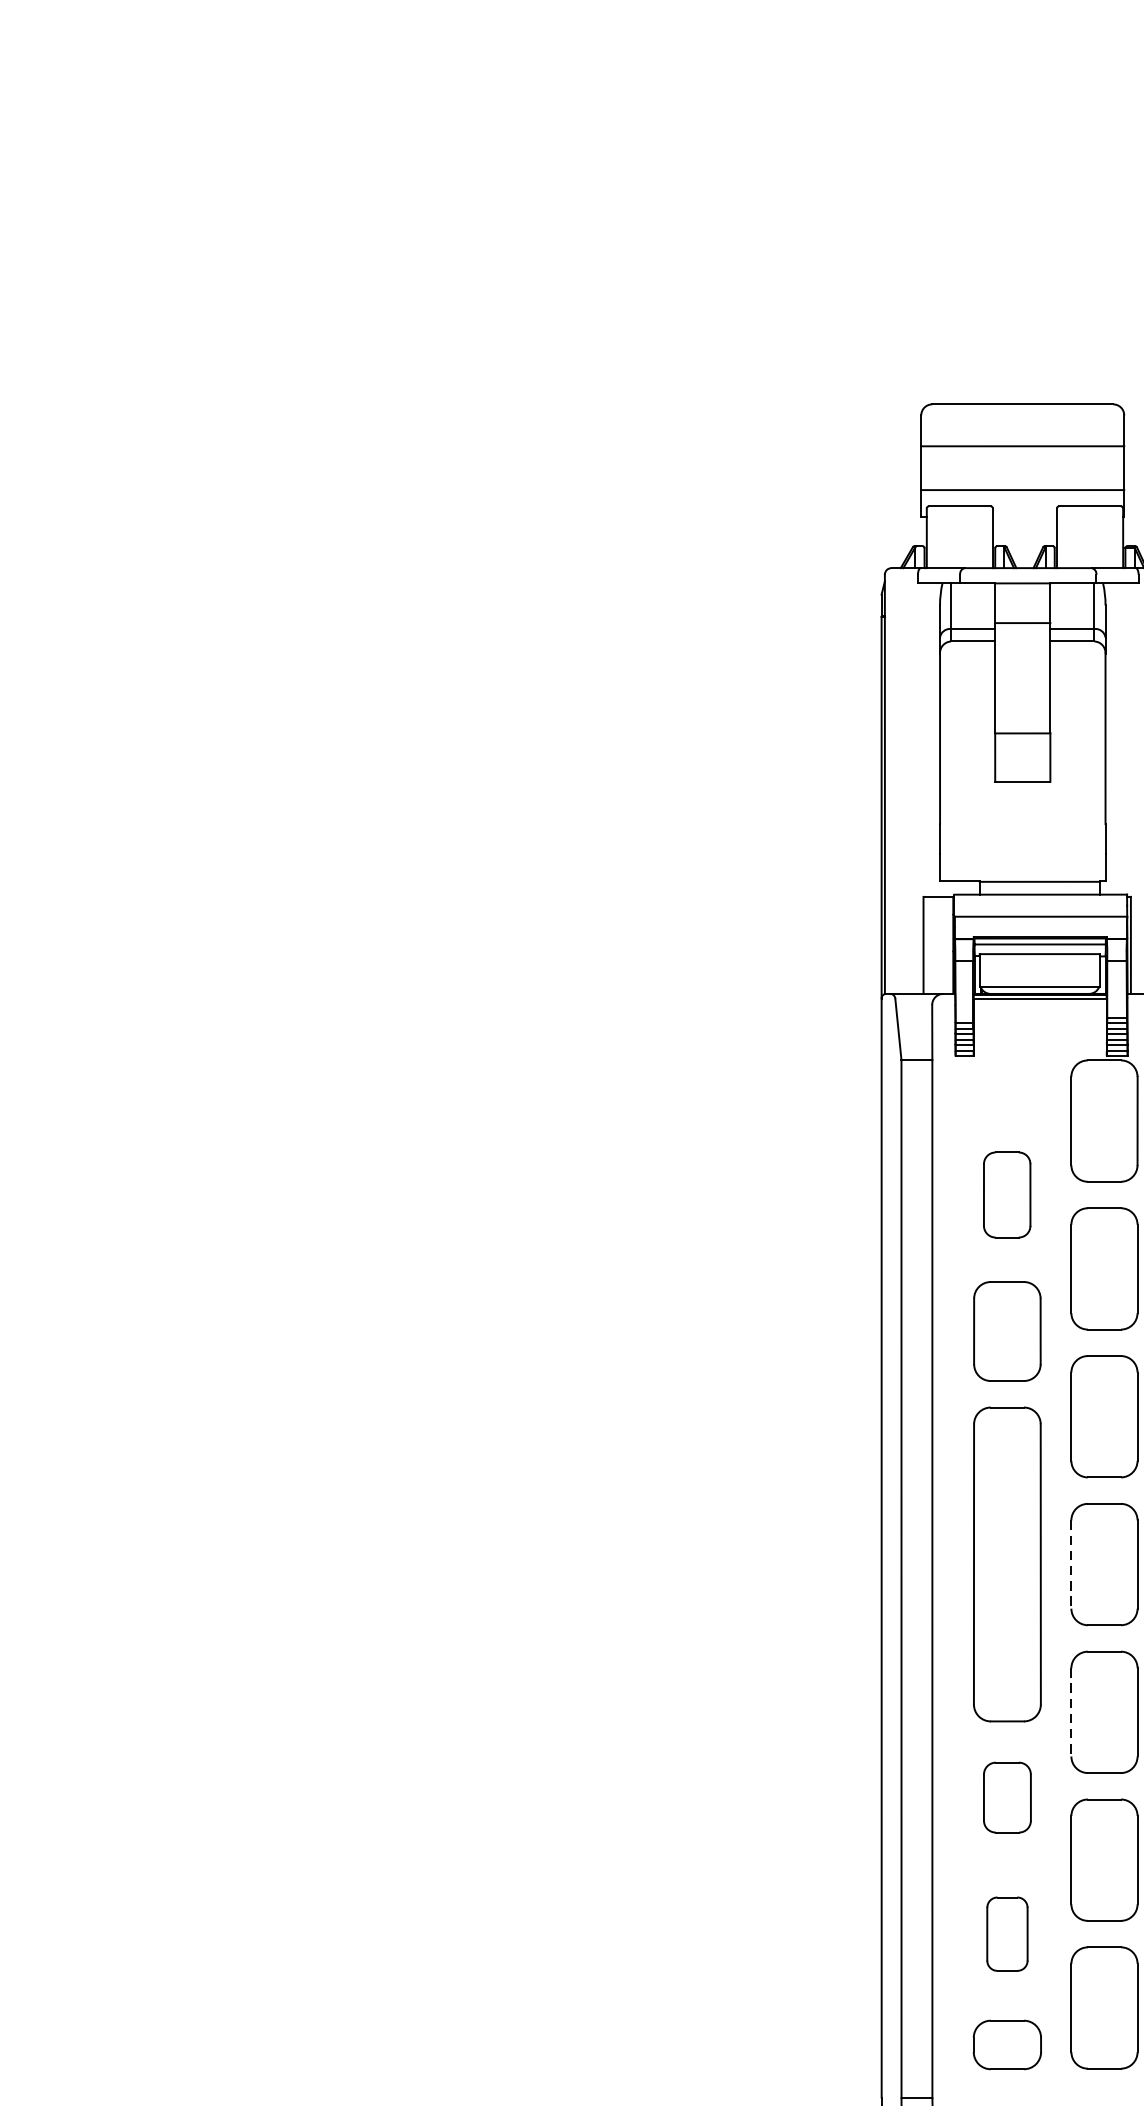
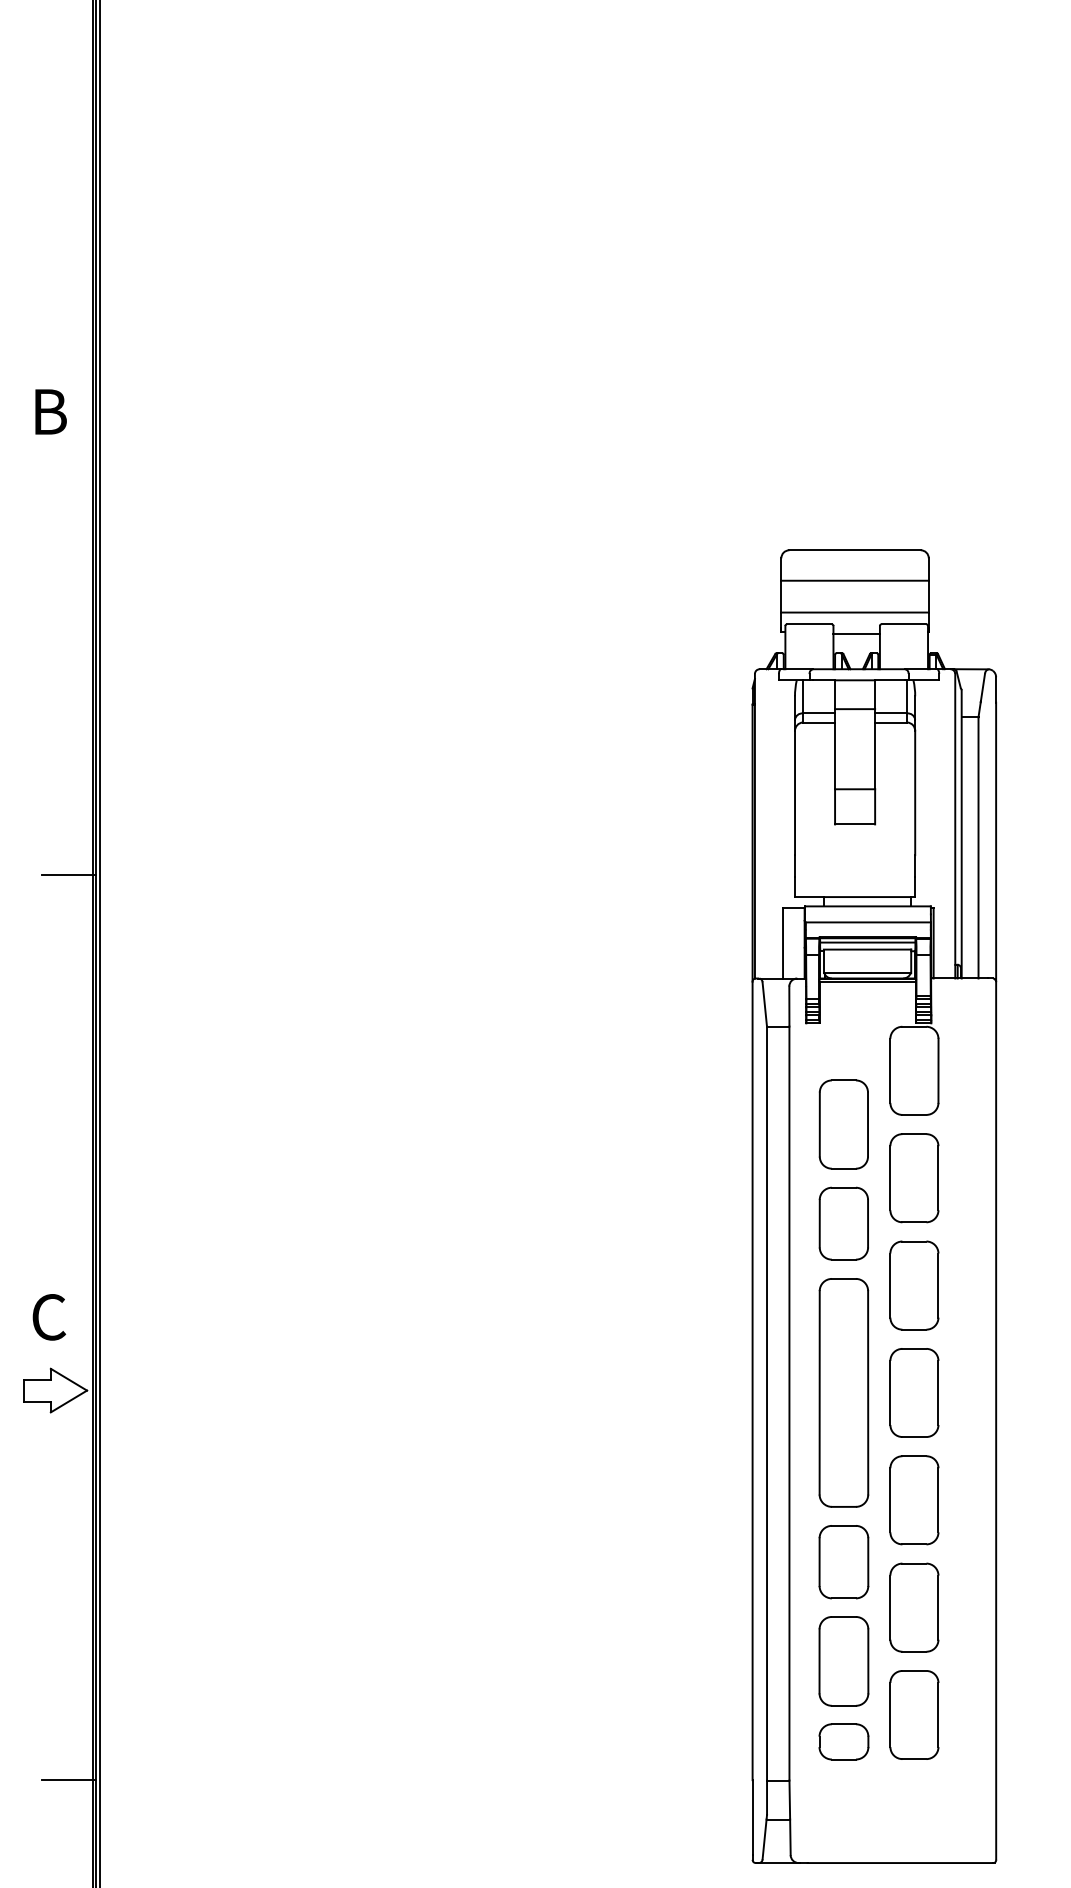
line: (1024, 518) -> (856, 633), added
part: (1006, 1194) -> (843, 1124), size x1.43
line: (1071, 1565) -> (890, 1393), dashed -> solid
line: (1071, 1712) -> (890, 1500), dashed -> solid
part: (1006, 1797) -> (843, 1562), size x1.43
part: (1006, 1934) -> (843, 1661), size x1.67

